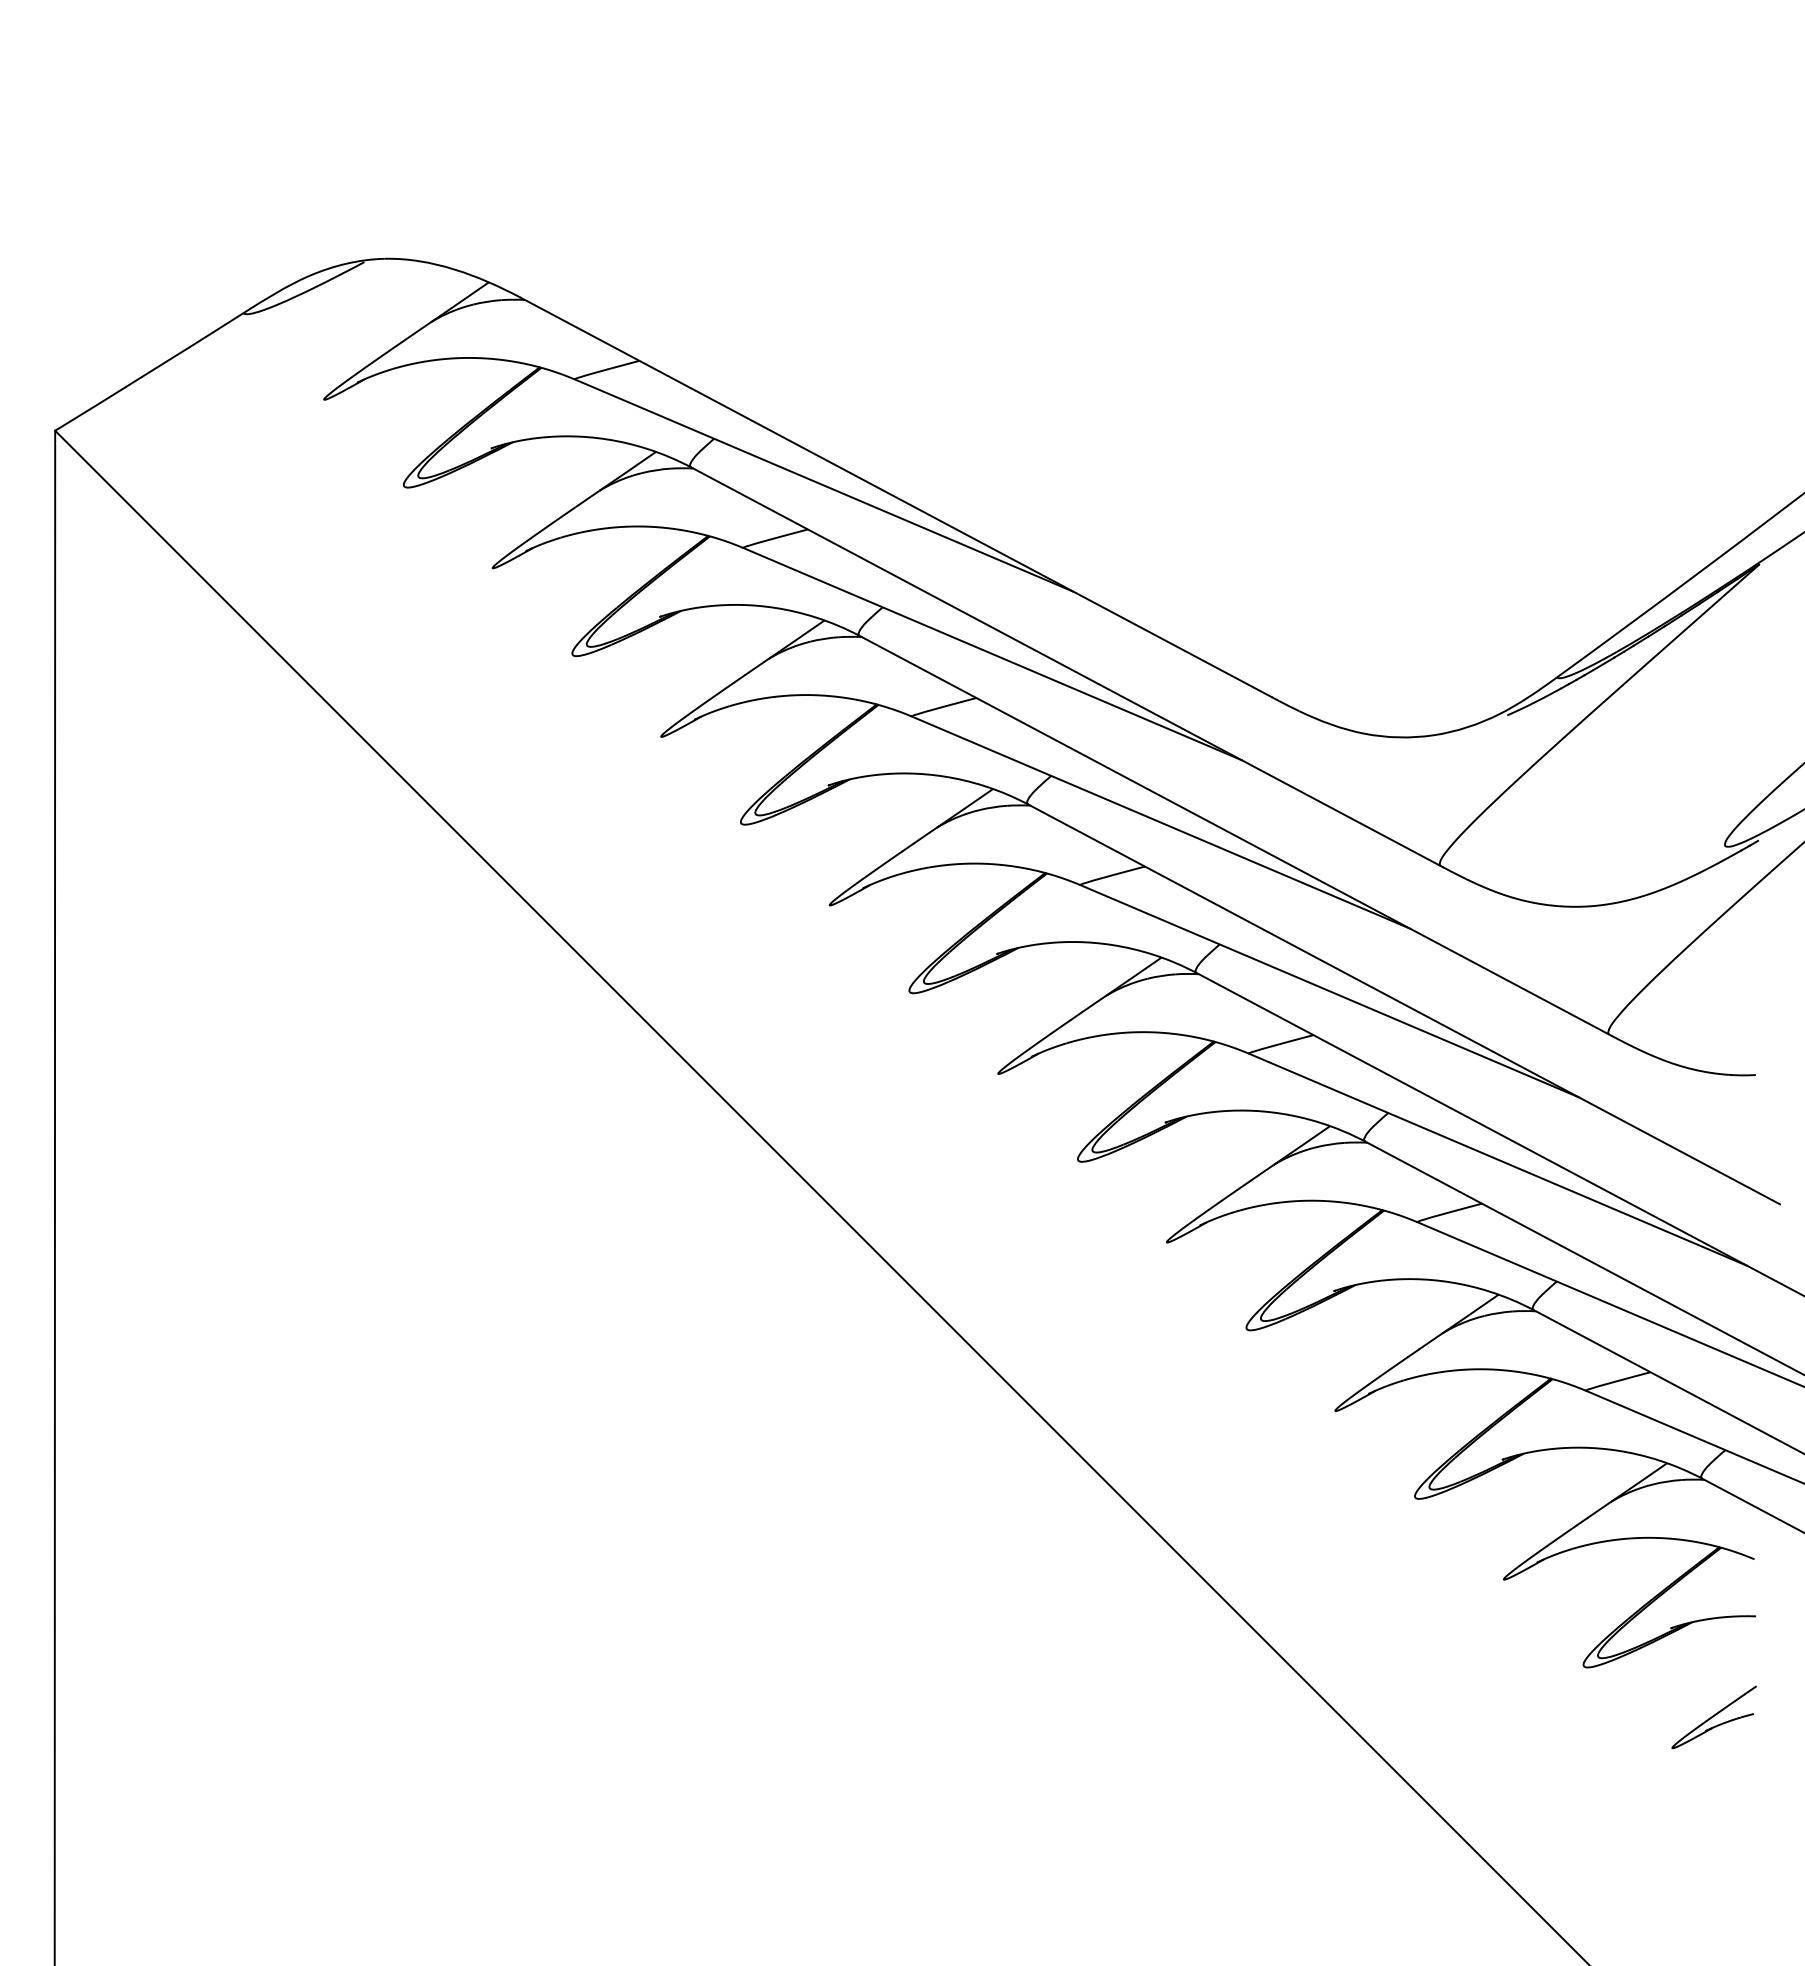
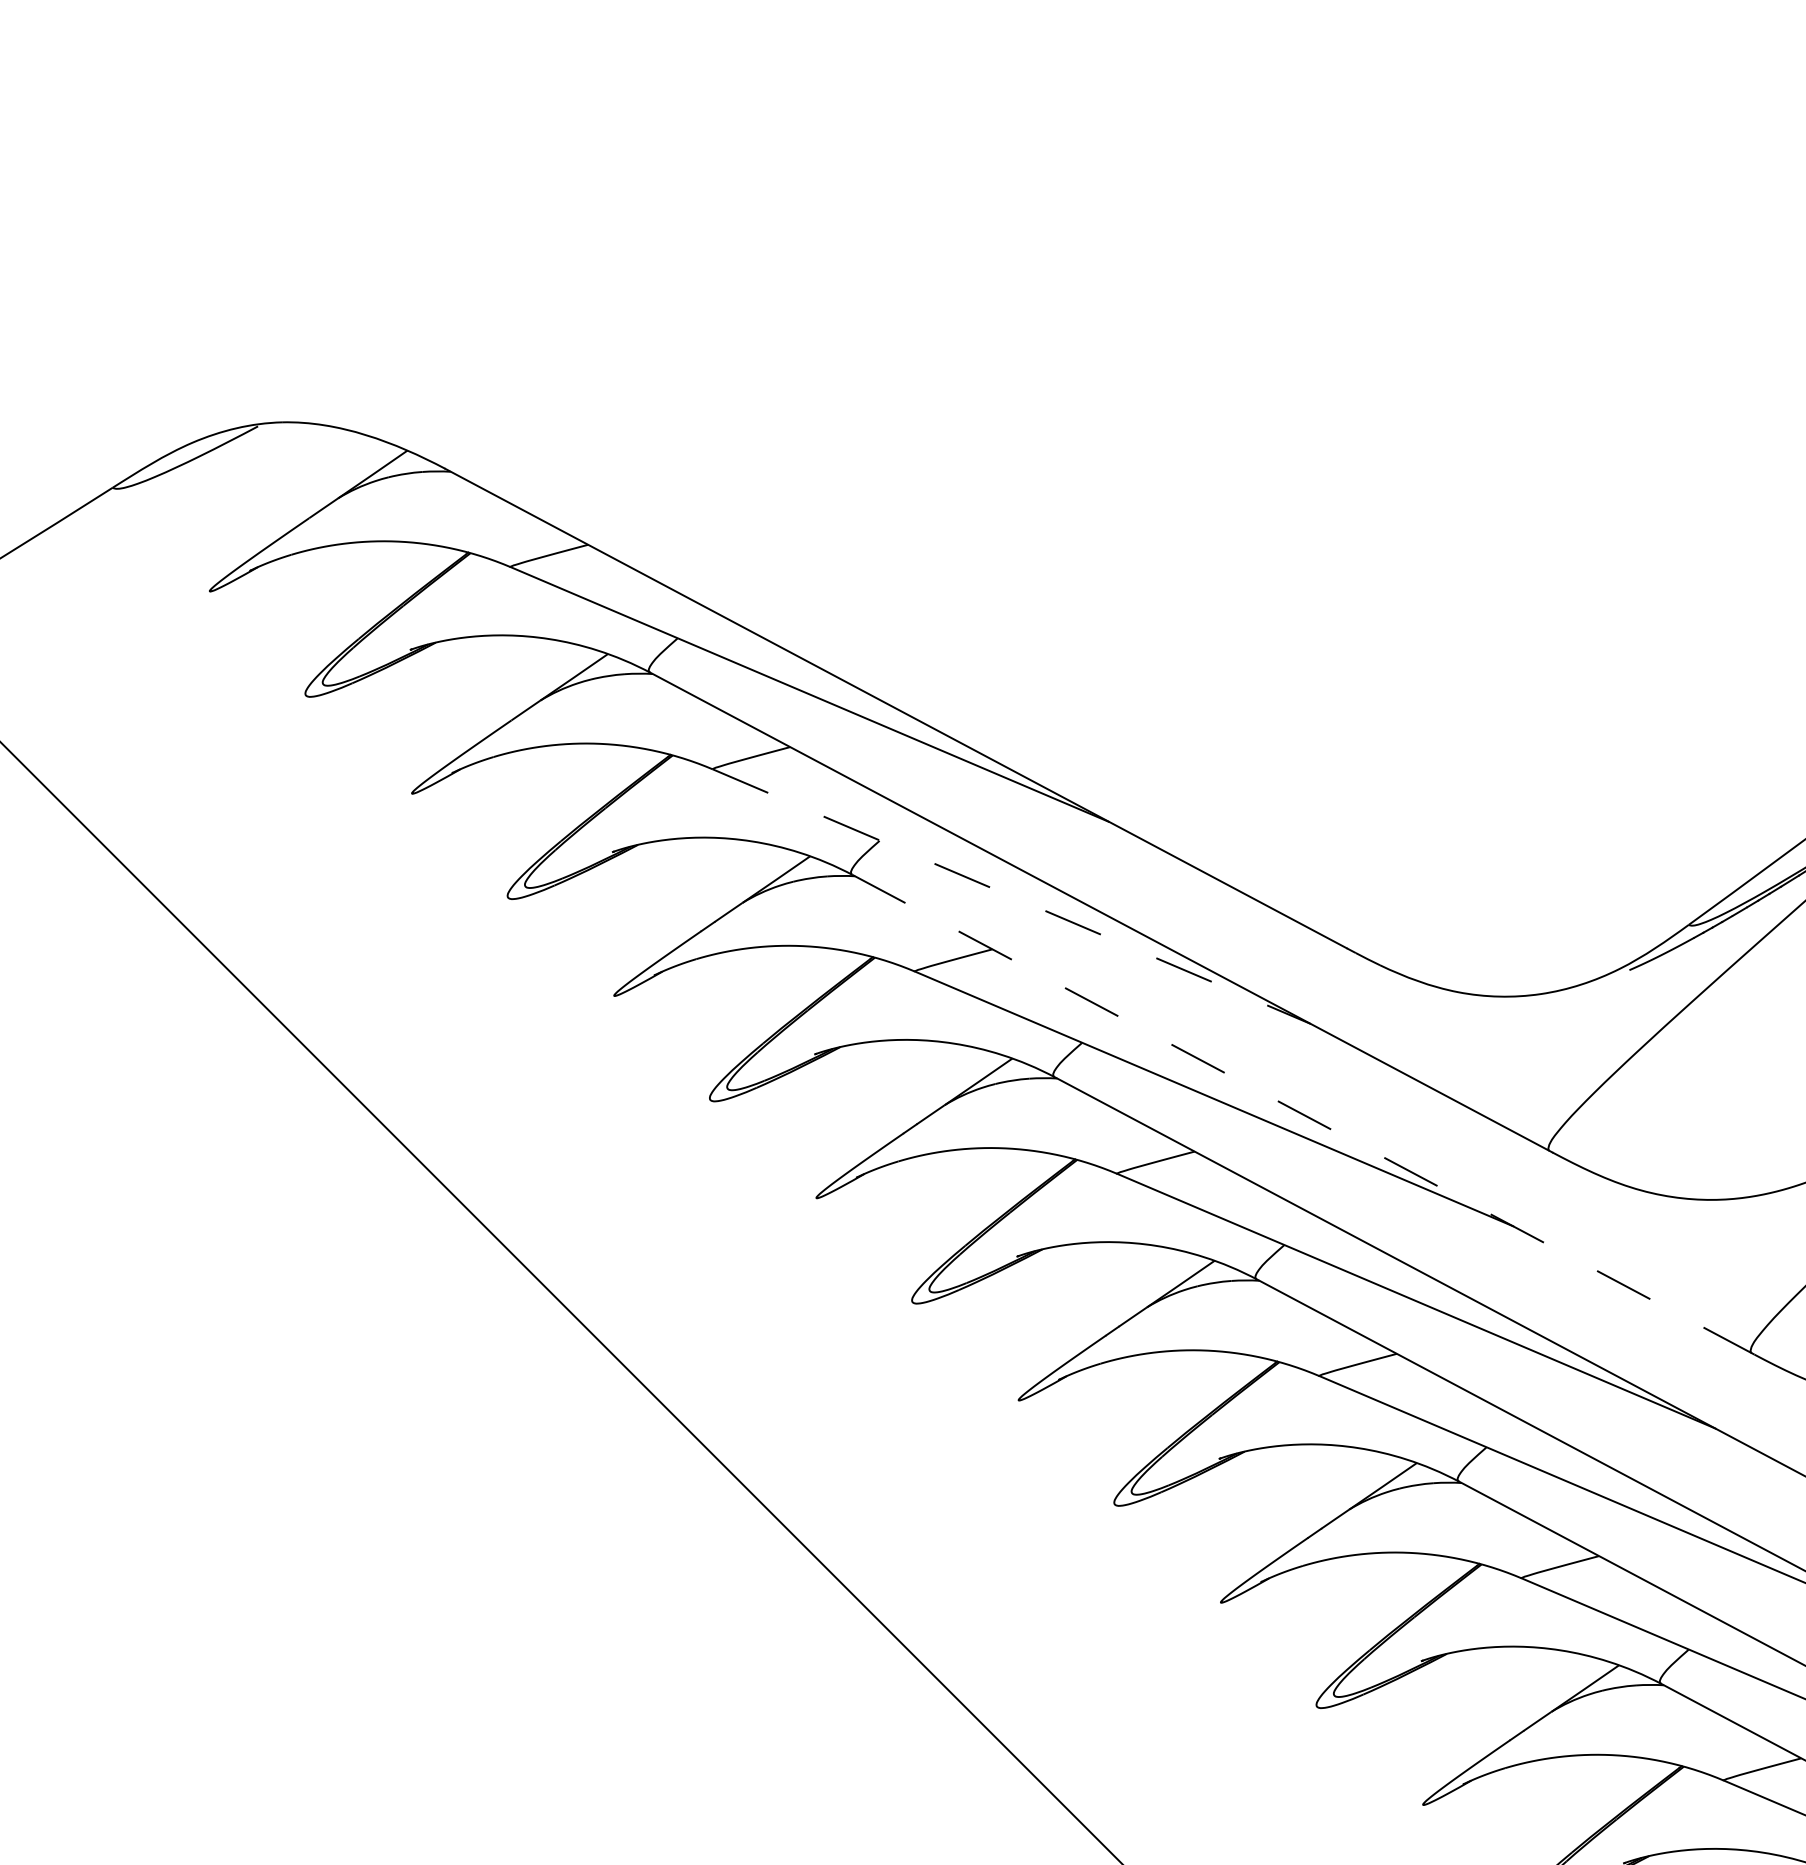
line: (992, 654) -> (1011, 897), solid -> dashed
line: (1235, 835) -> (1303, 1114), solid -> dashed

